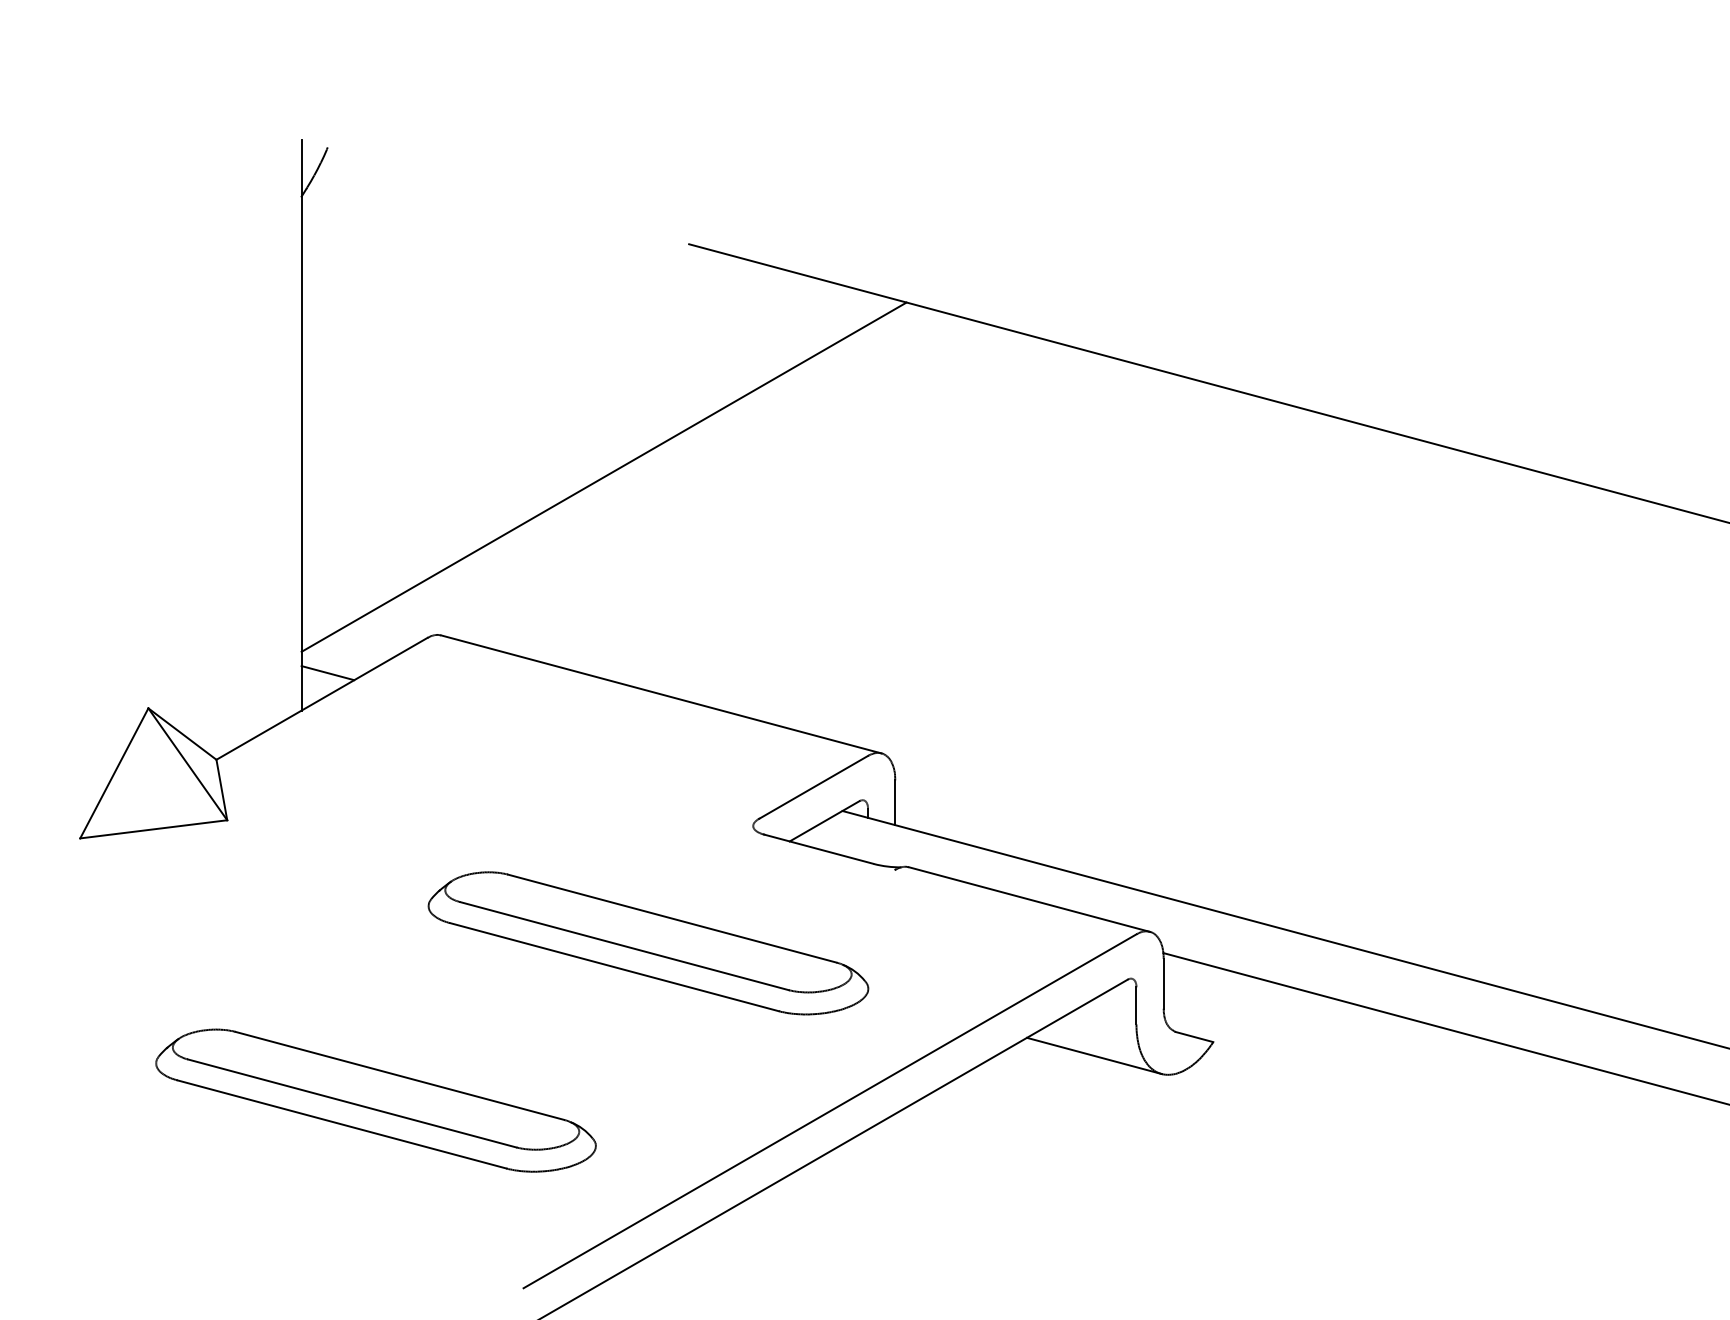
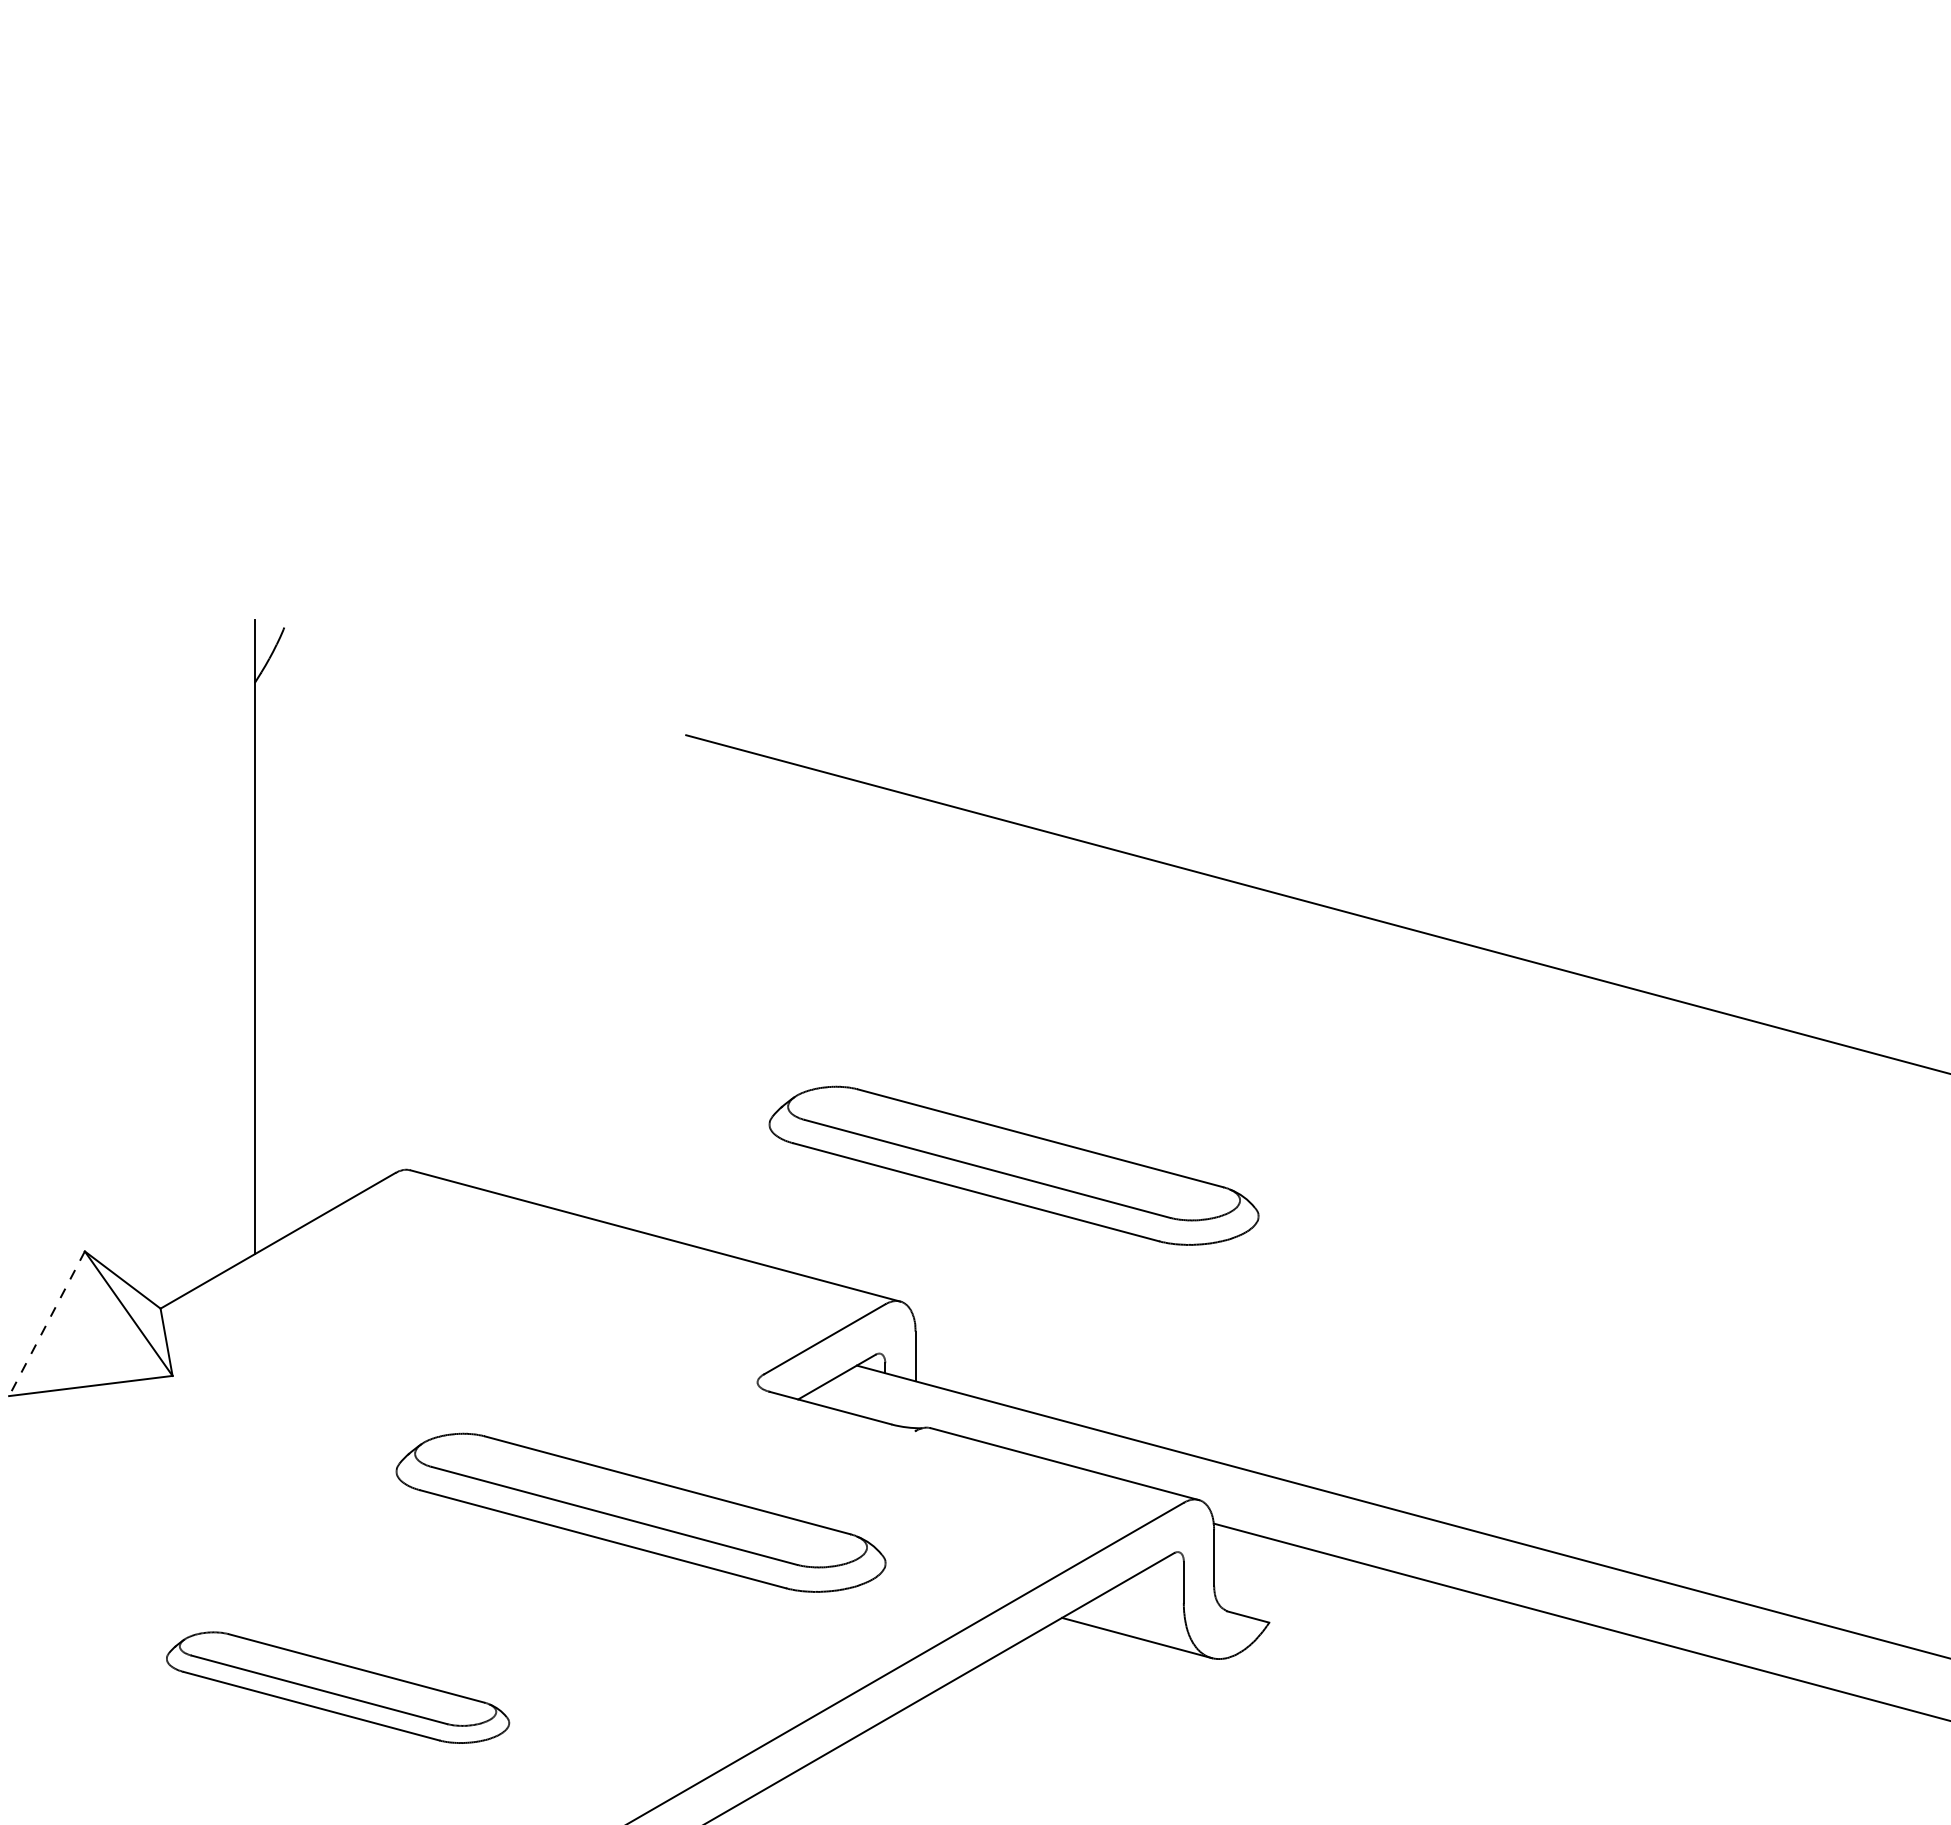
line: (603, 477) -> (591, 994), removed
part: (983, 631) -> (1013, 1165), added
line: (327, 673) -> (284, 1212), removed
line: (114, 773) -> (47, 1323), solid -> dashed
part: (375, 1100) -> (337, 1687), size x0.7

